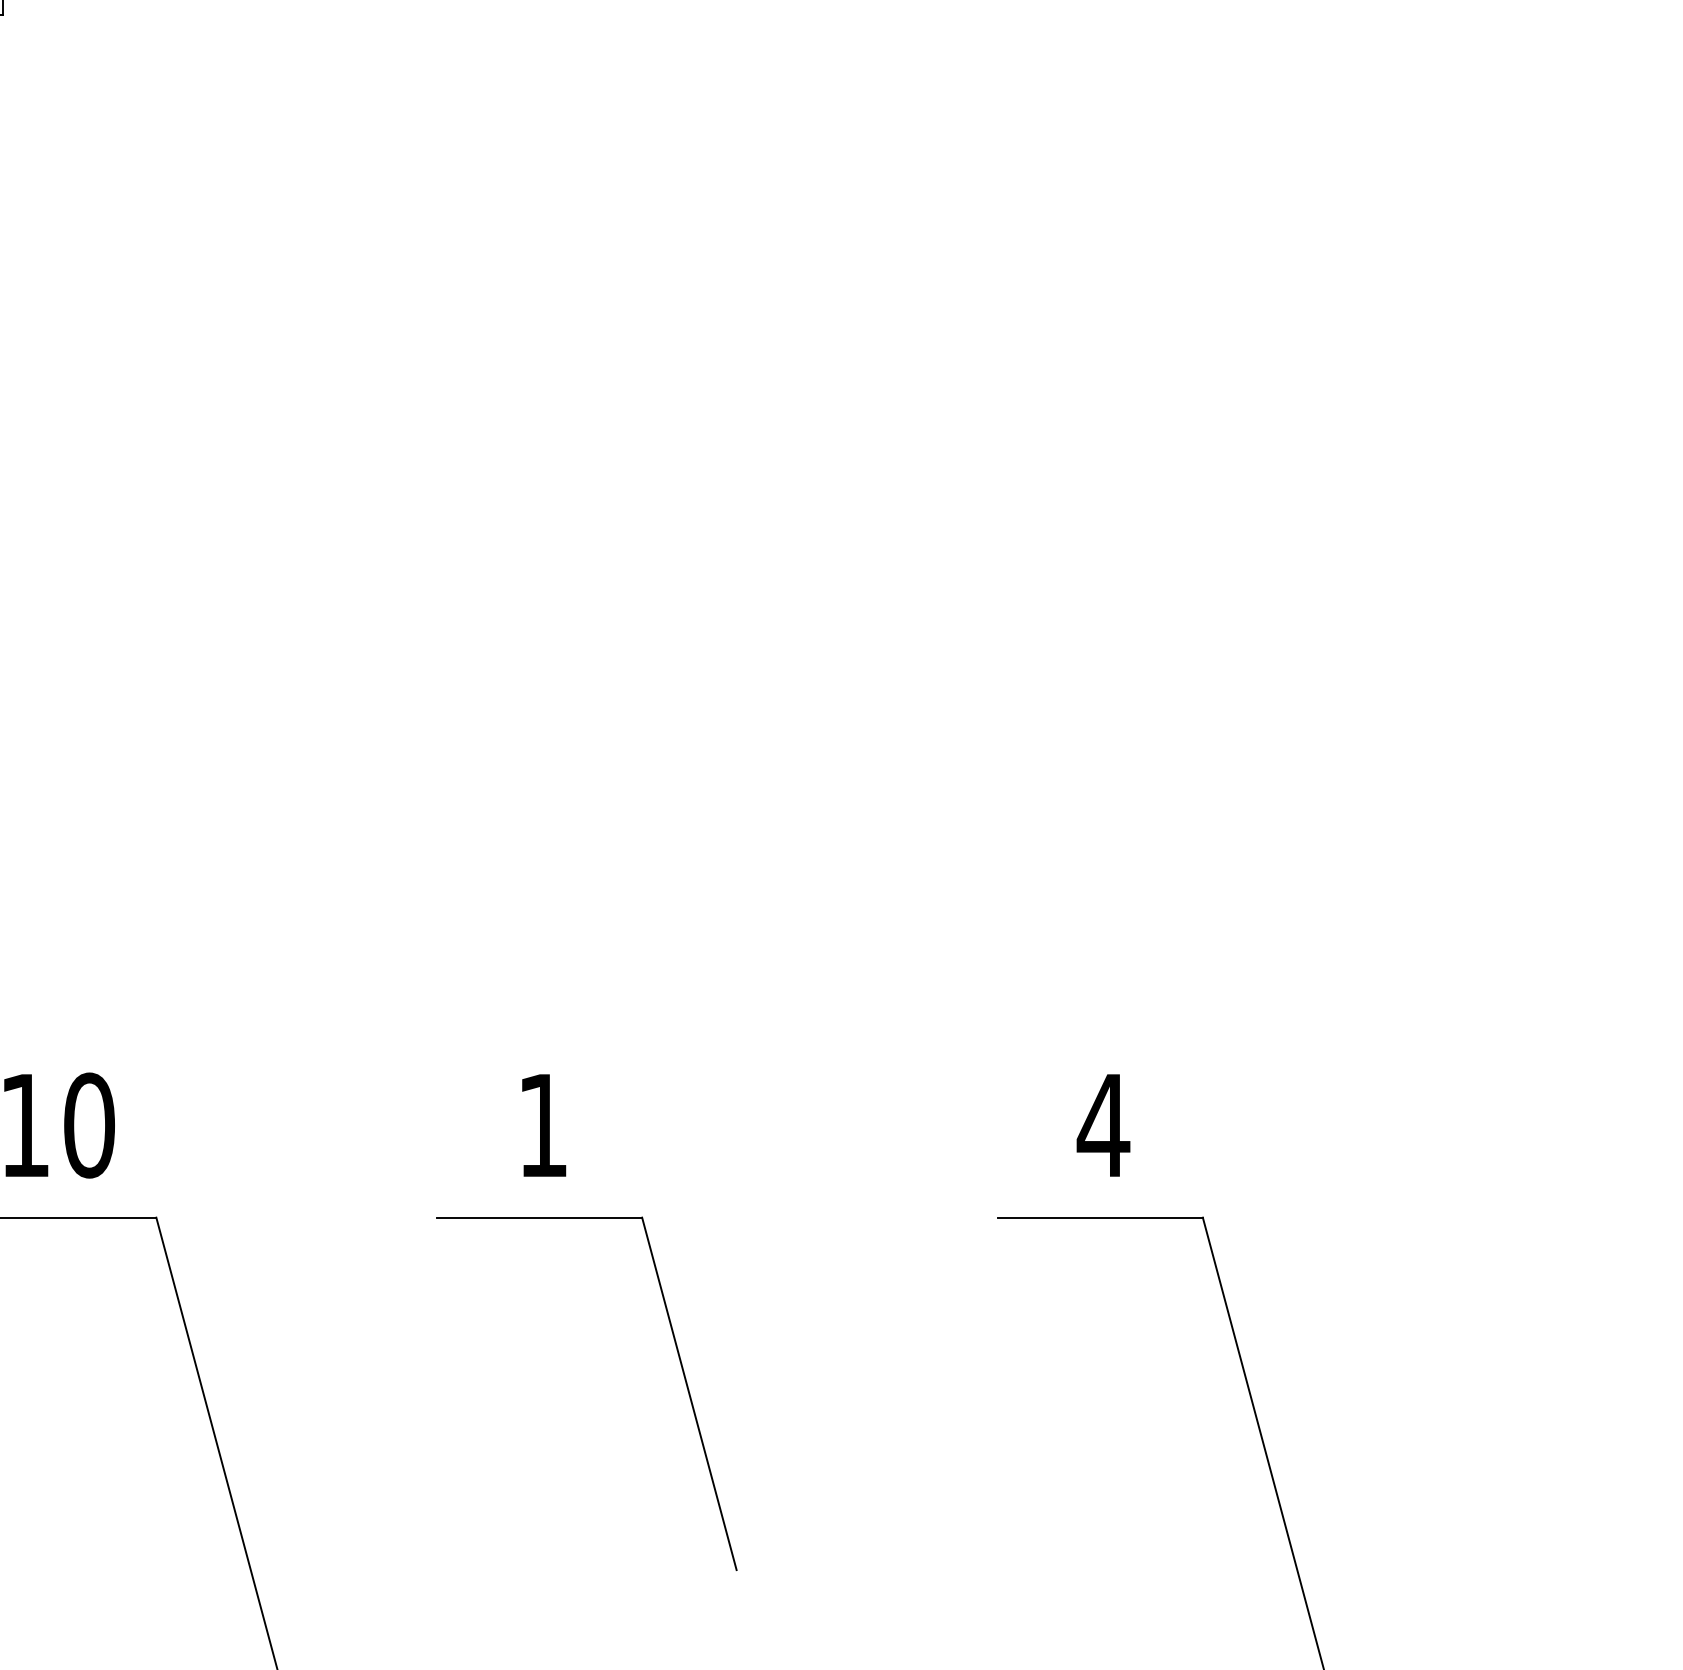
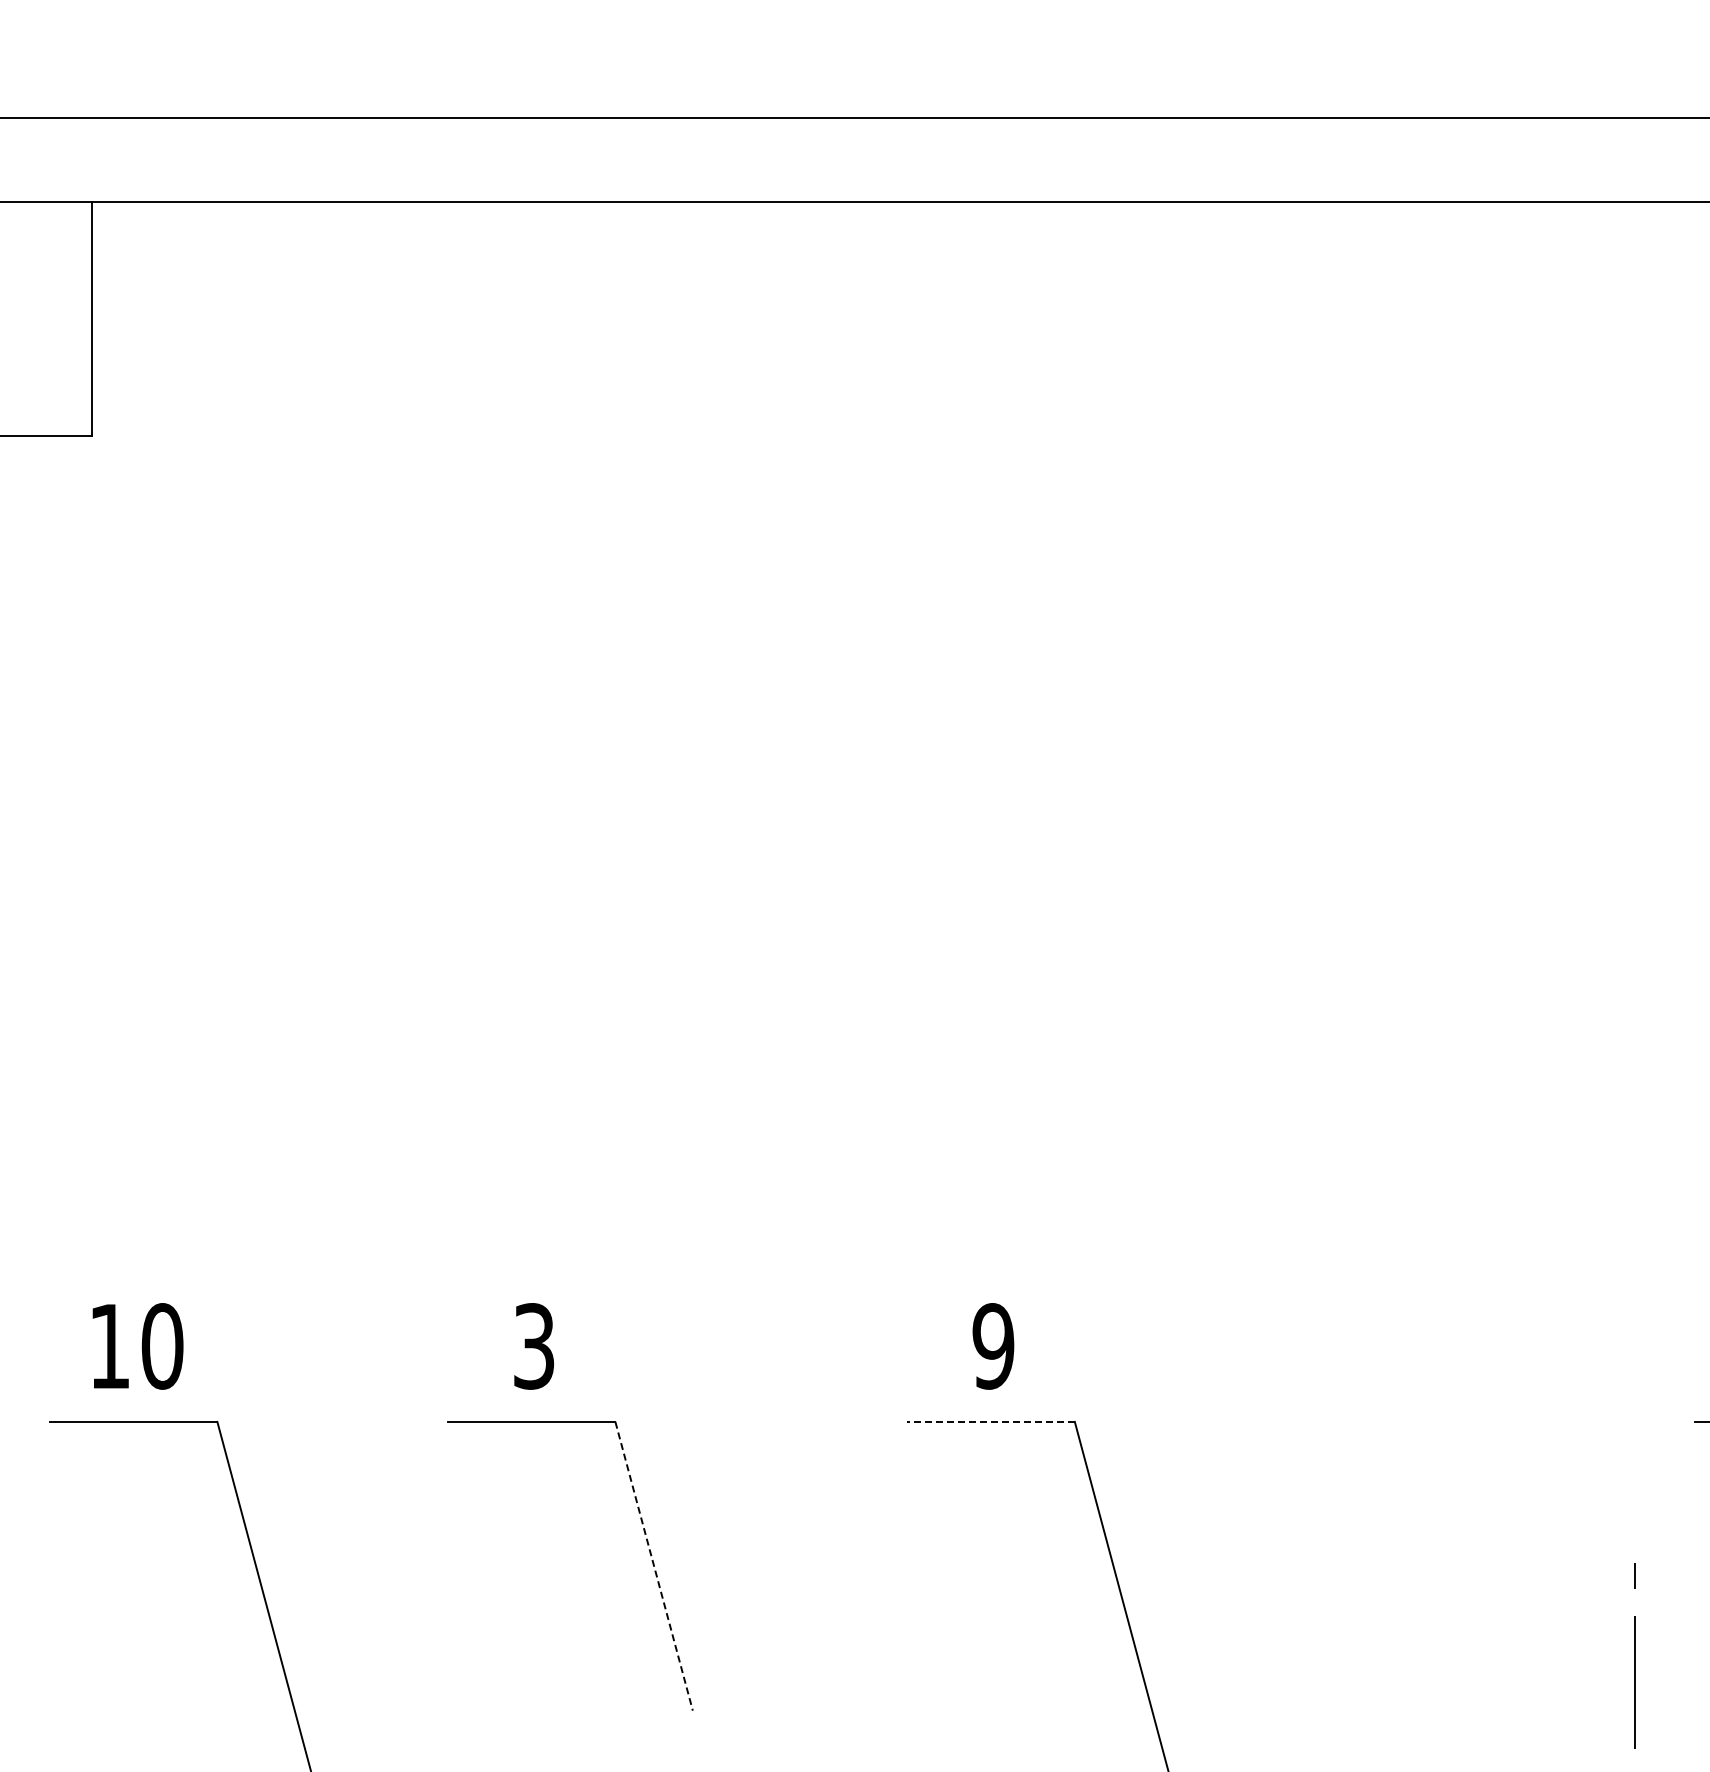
text: (543, 1125) -> (534, 1346), 1 -> 3
text: (1103, 1125) -> (993, 1346), 4 -> 9
line: (1099, 1217) -> (990, 1421), solid -> dashed
line: (689, 1394) -> (654, 1566), solid -> dashed

